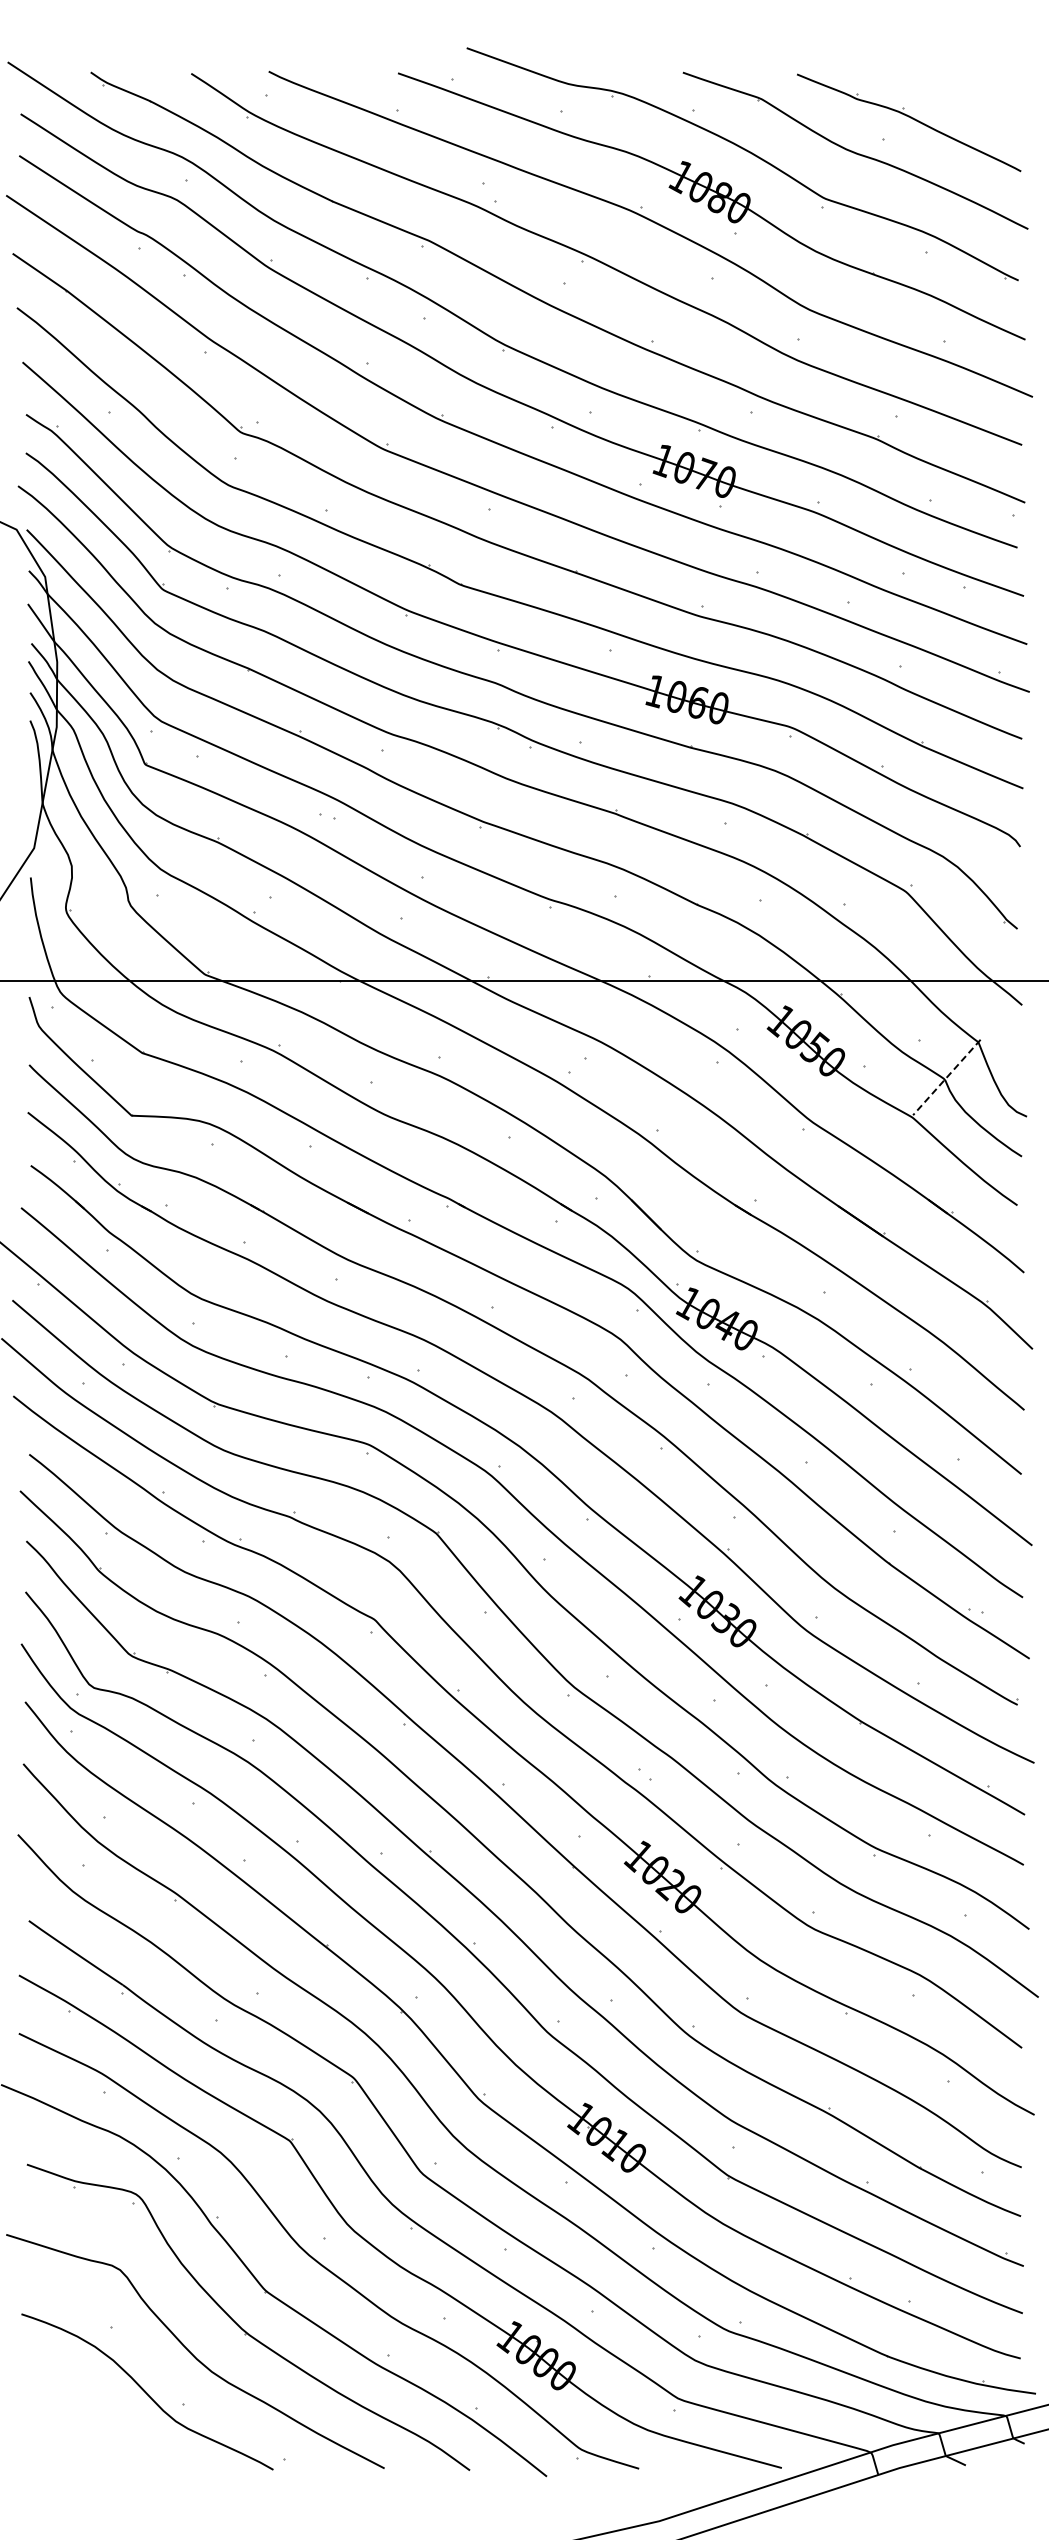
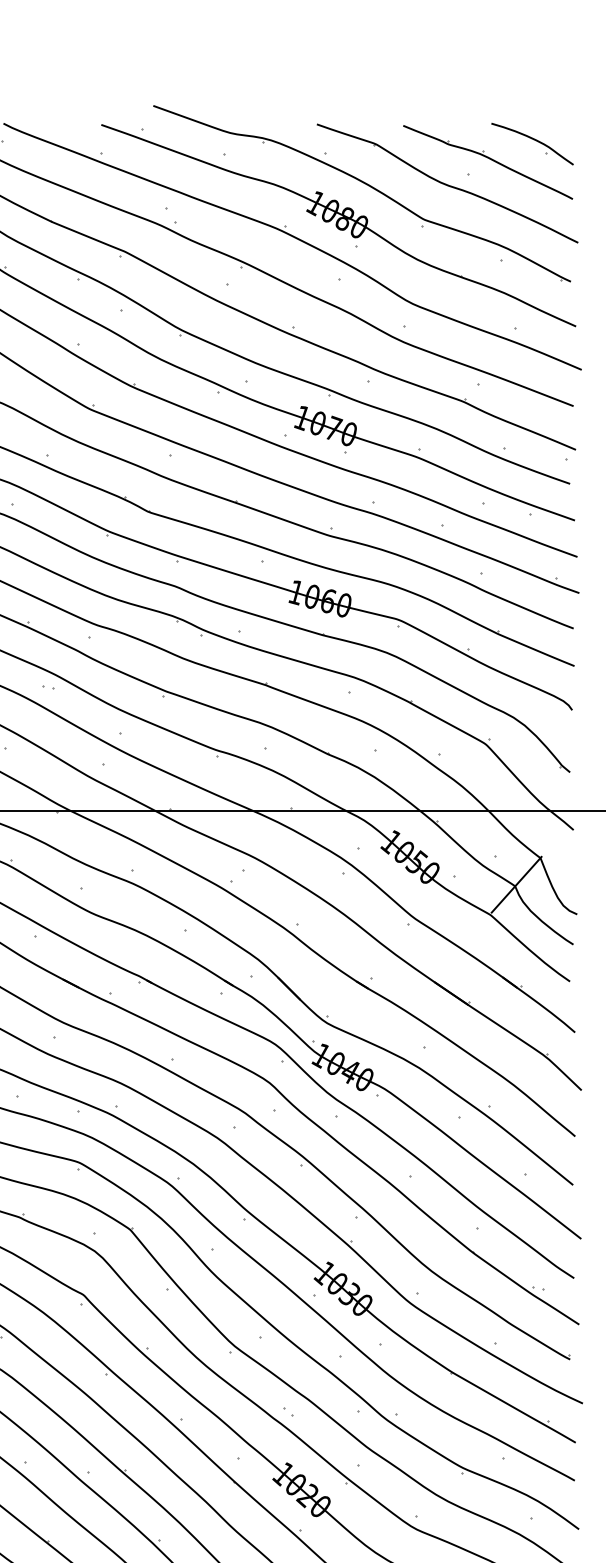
part: (967, 98) -> (532, 143), added
line: (946, 1077) -> (516, 884), dashed -> solid

